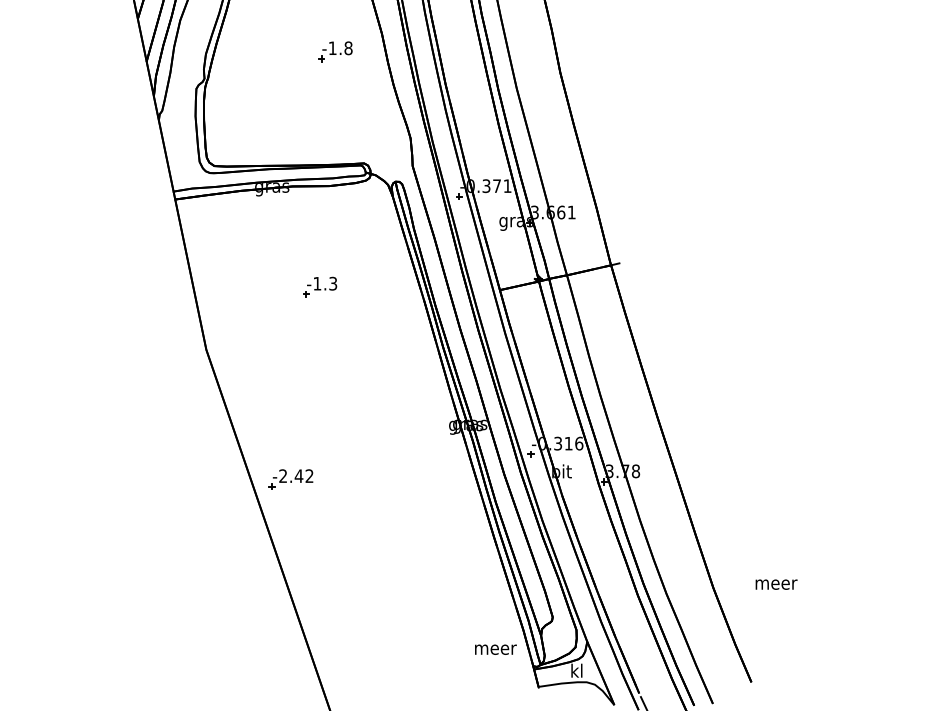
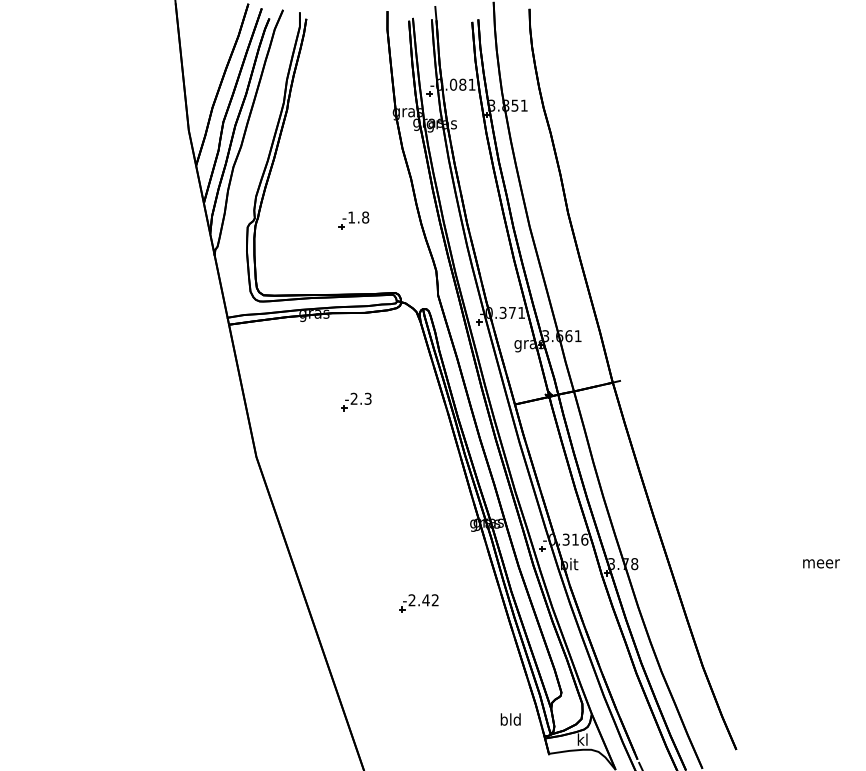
part: (334, 51) -> (353, 220), moved
text: (316, 283) -> (353, 398), -1.3 -> -2.3
part: (290, 479) -> (418, 603), moved
text: (776, 584) -> (821, 563), moved
text: (496, 647) -> (511, 719), meer -> bld

